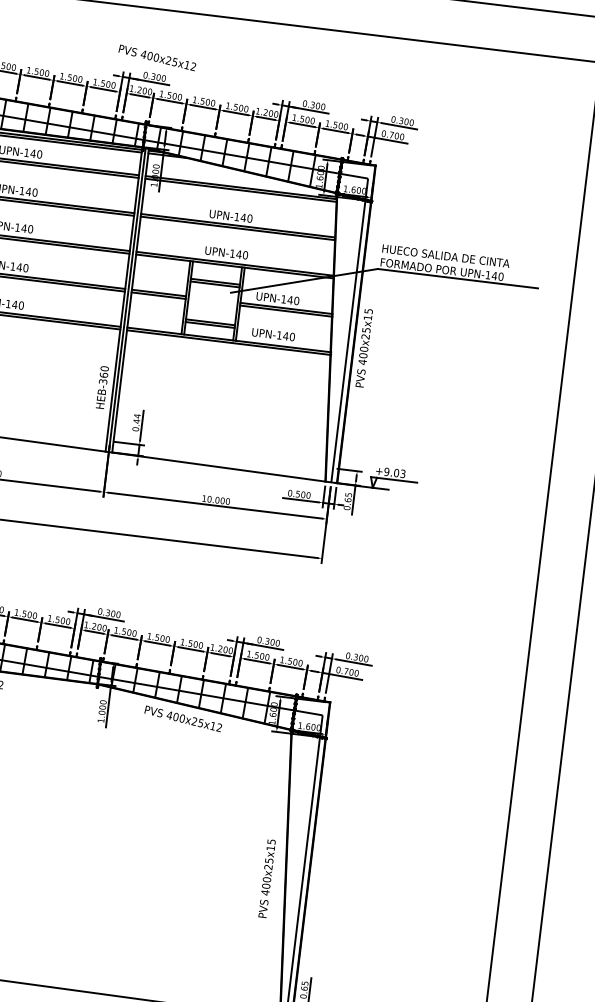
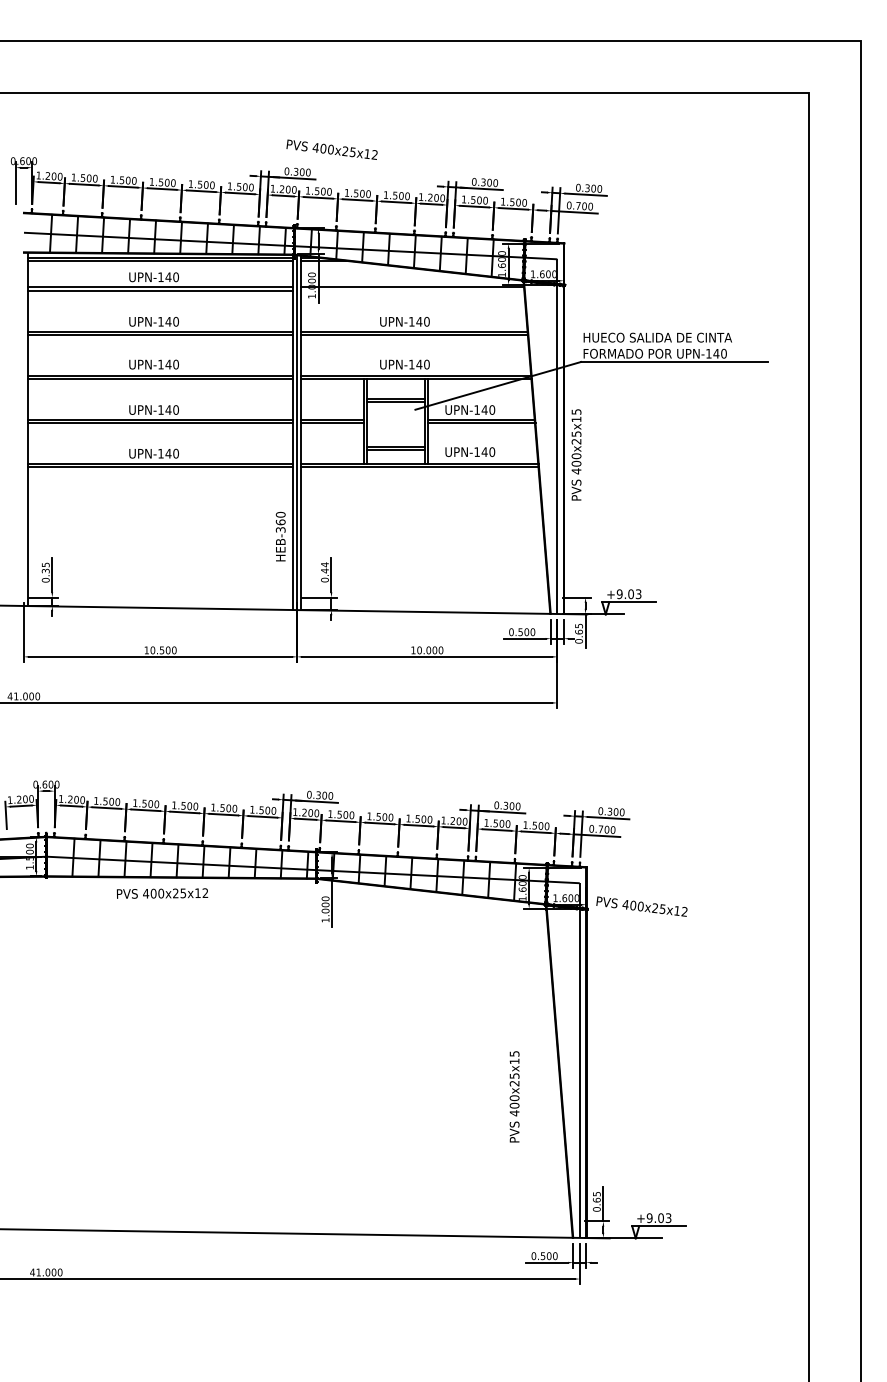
text: (156, 57) -> (331, 149), moved
line: (240, 190) -> (412, 290), removed
text: (182, 718) -> (641, 906), moved
text: (267, 878) -> (514, 1096), moved

